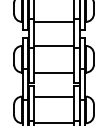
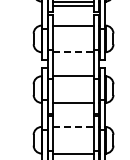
line: (54, 22) -> (74, 52), solid -> dashed
line: (54, 96) -> (74, 126), solid -> dashed

